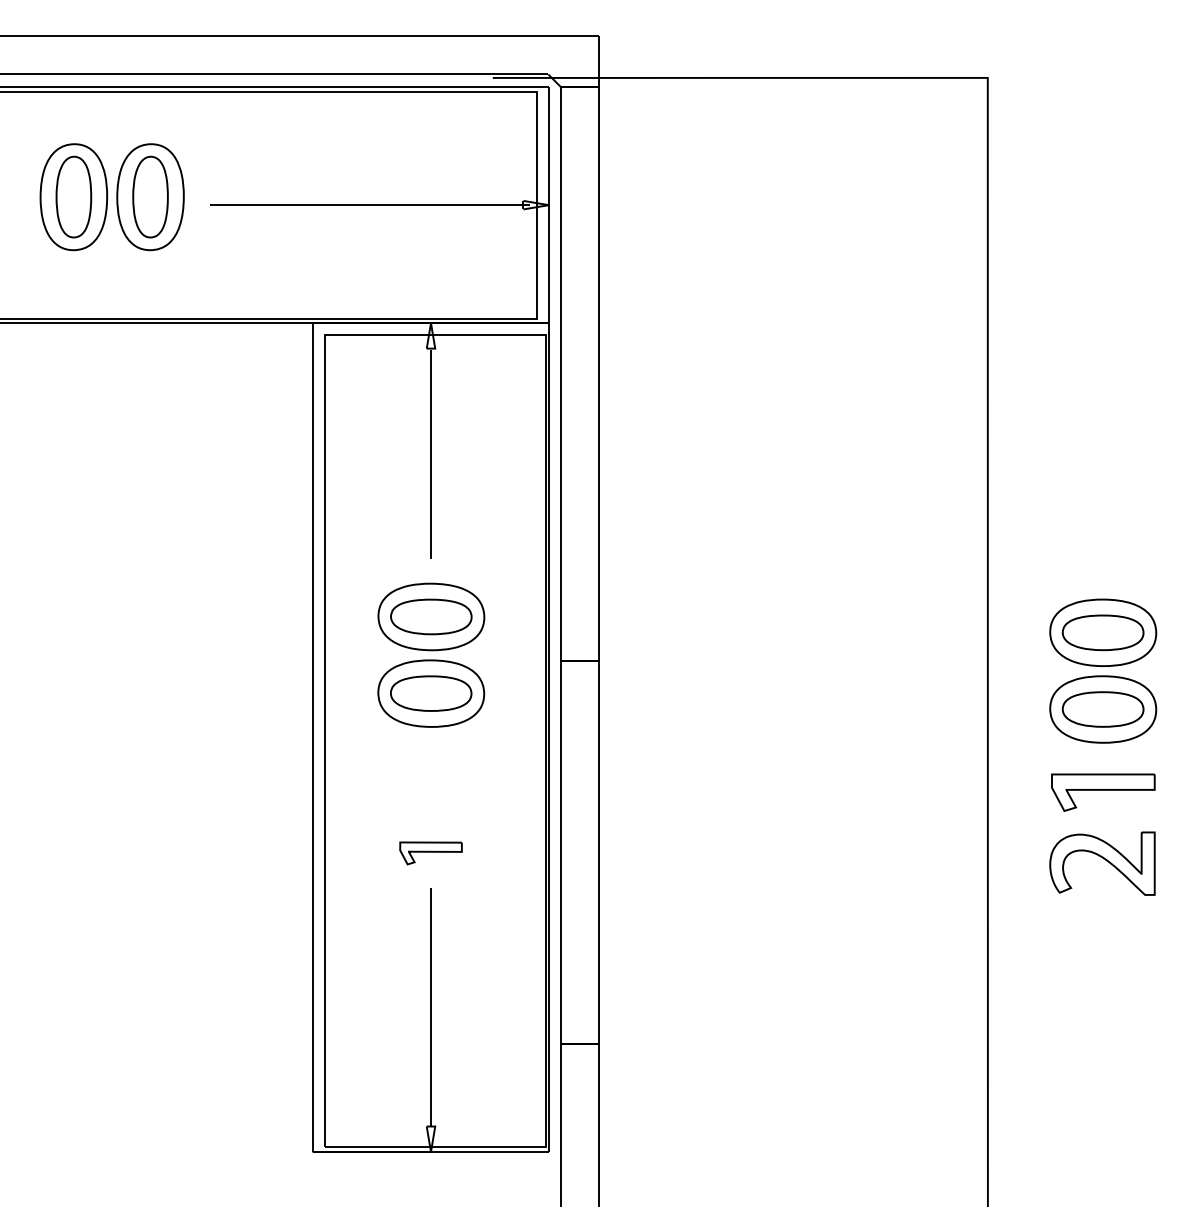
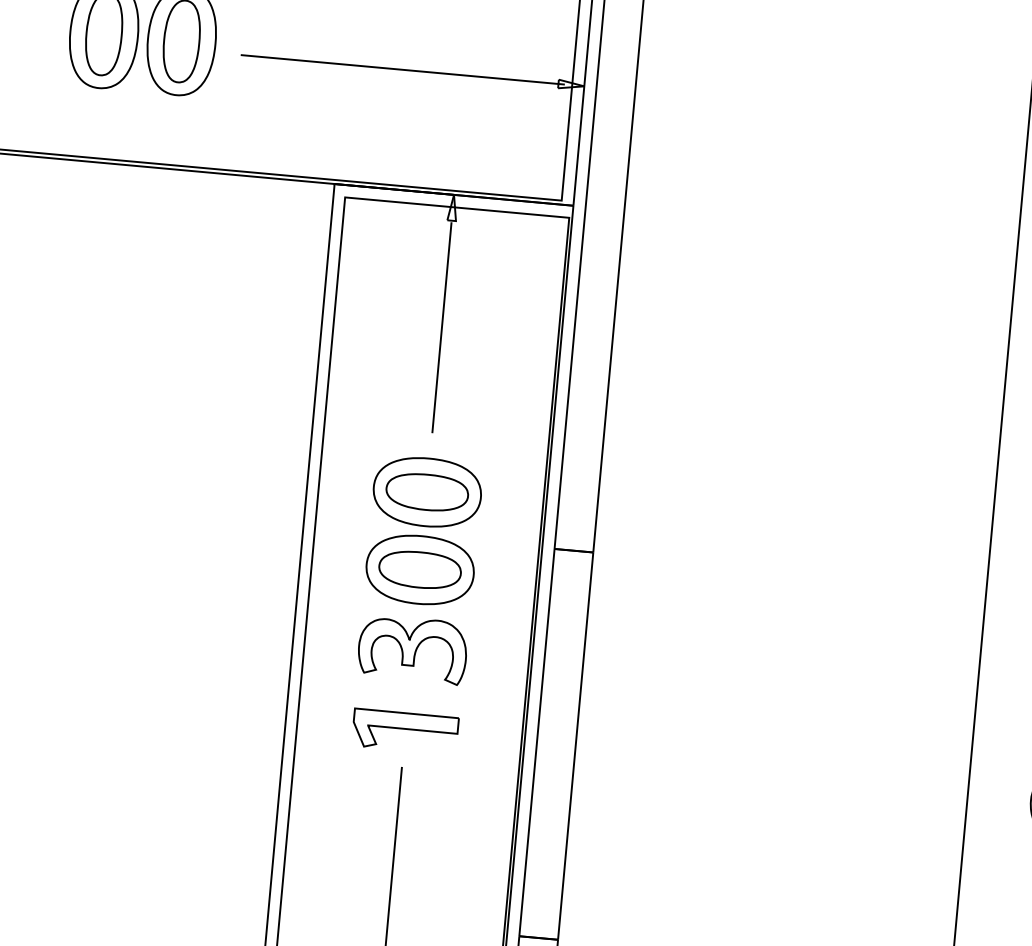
part: (430, 771) -> (412, 648), added
part: (430, 853) -> (404, 731), size x1.67

